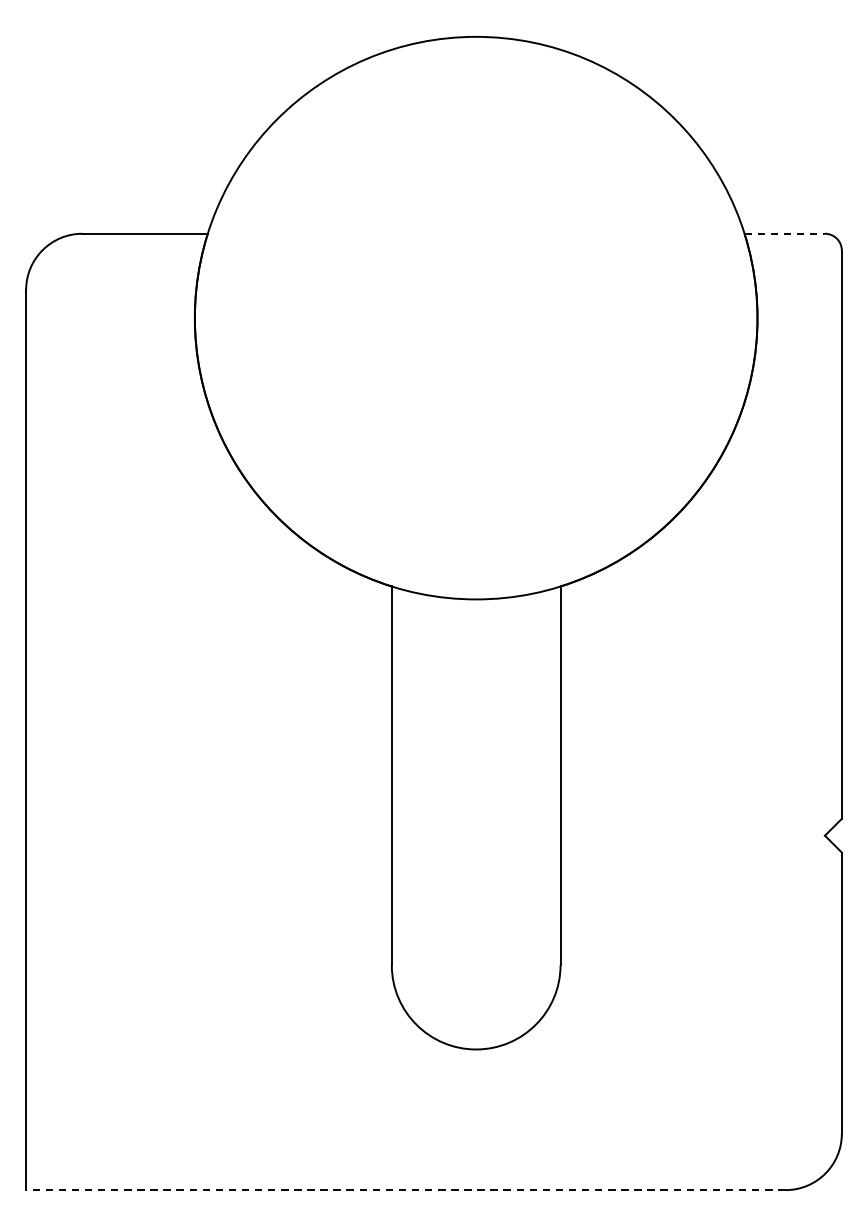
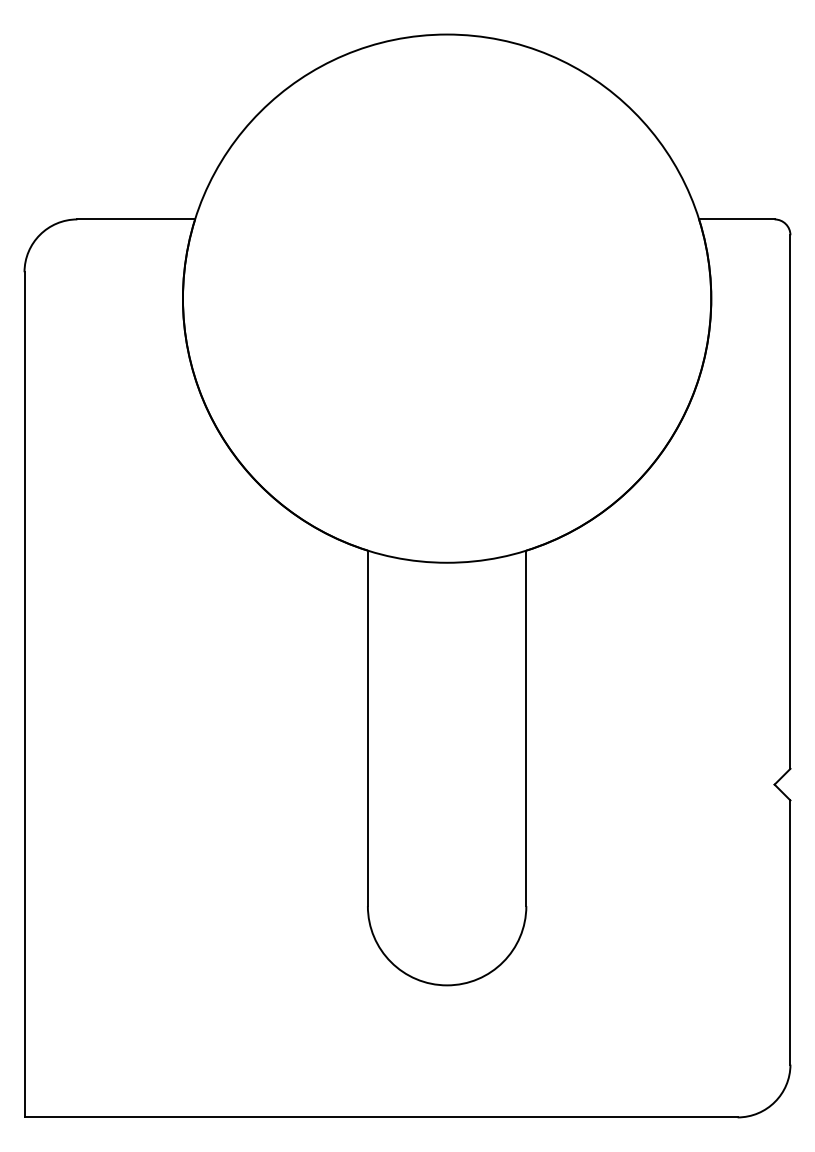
line: (784, 233) -> (736, 219), dashed -> solid
line: (406, 1190) -> (381, 1117), dashed -> solid

